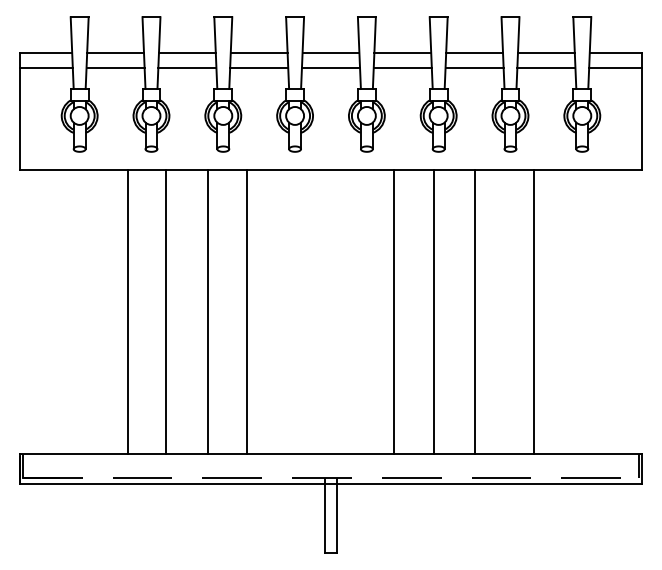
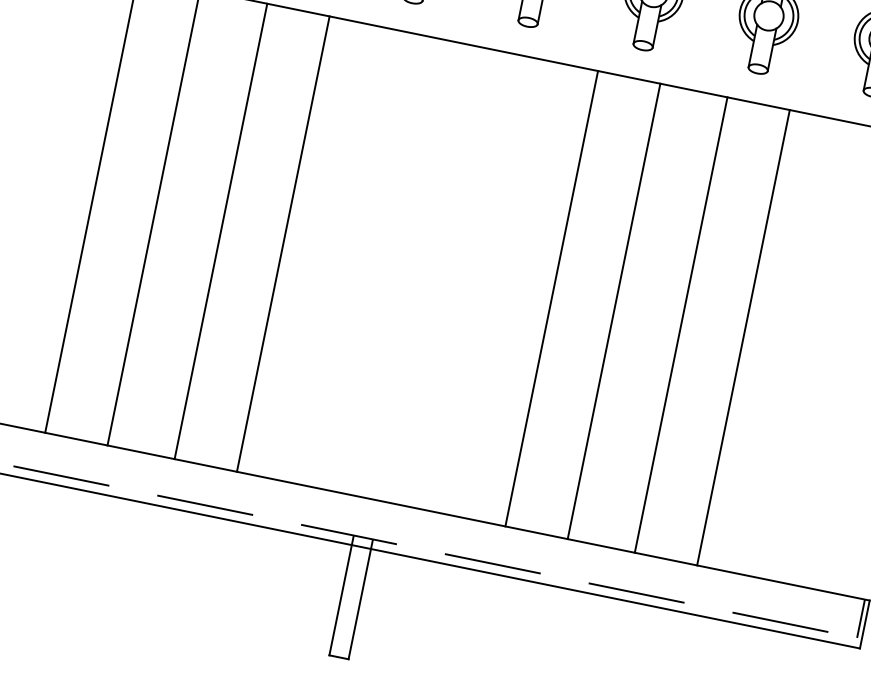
line: (393, 311) -> (551, 297), moved
line: (433, 311) -> (613, 310), moved
line: (474, 311) -> (681, 324), moved

